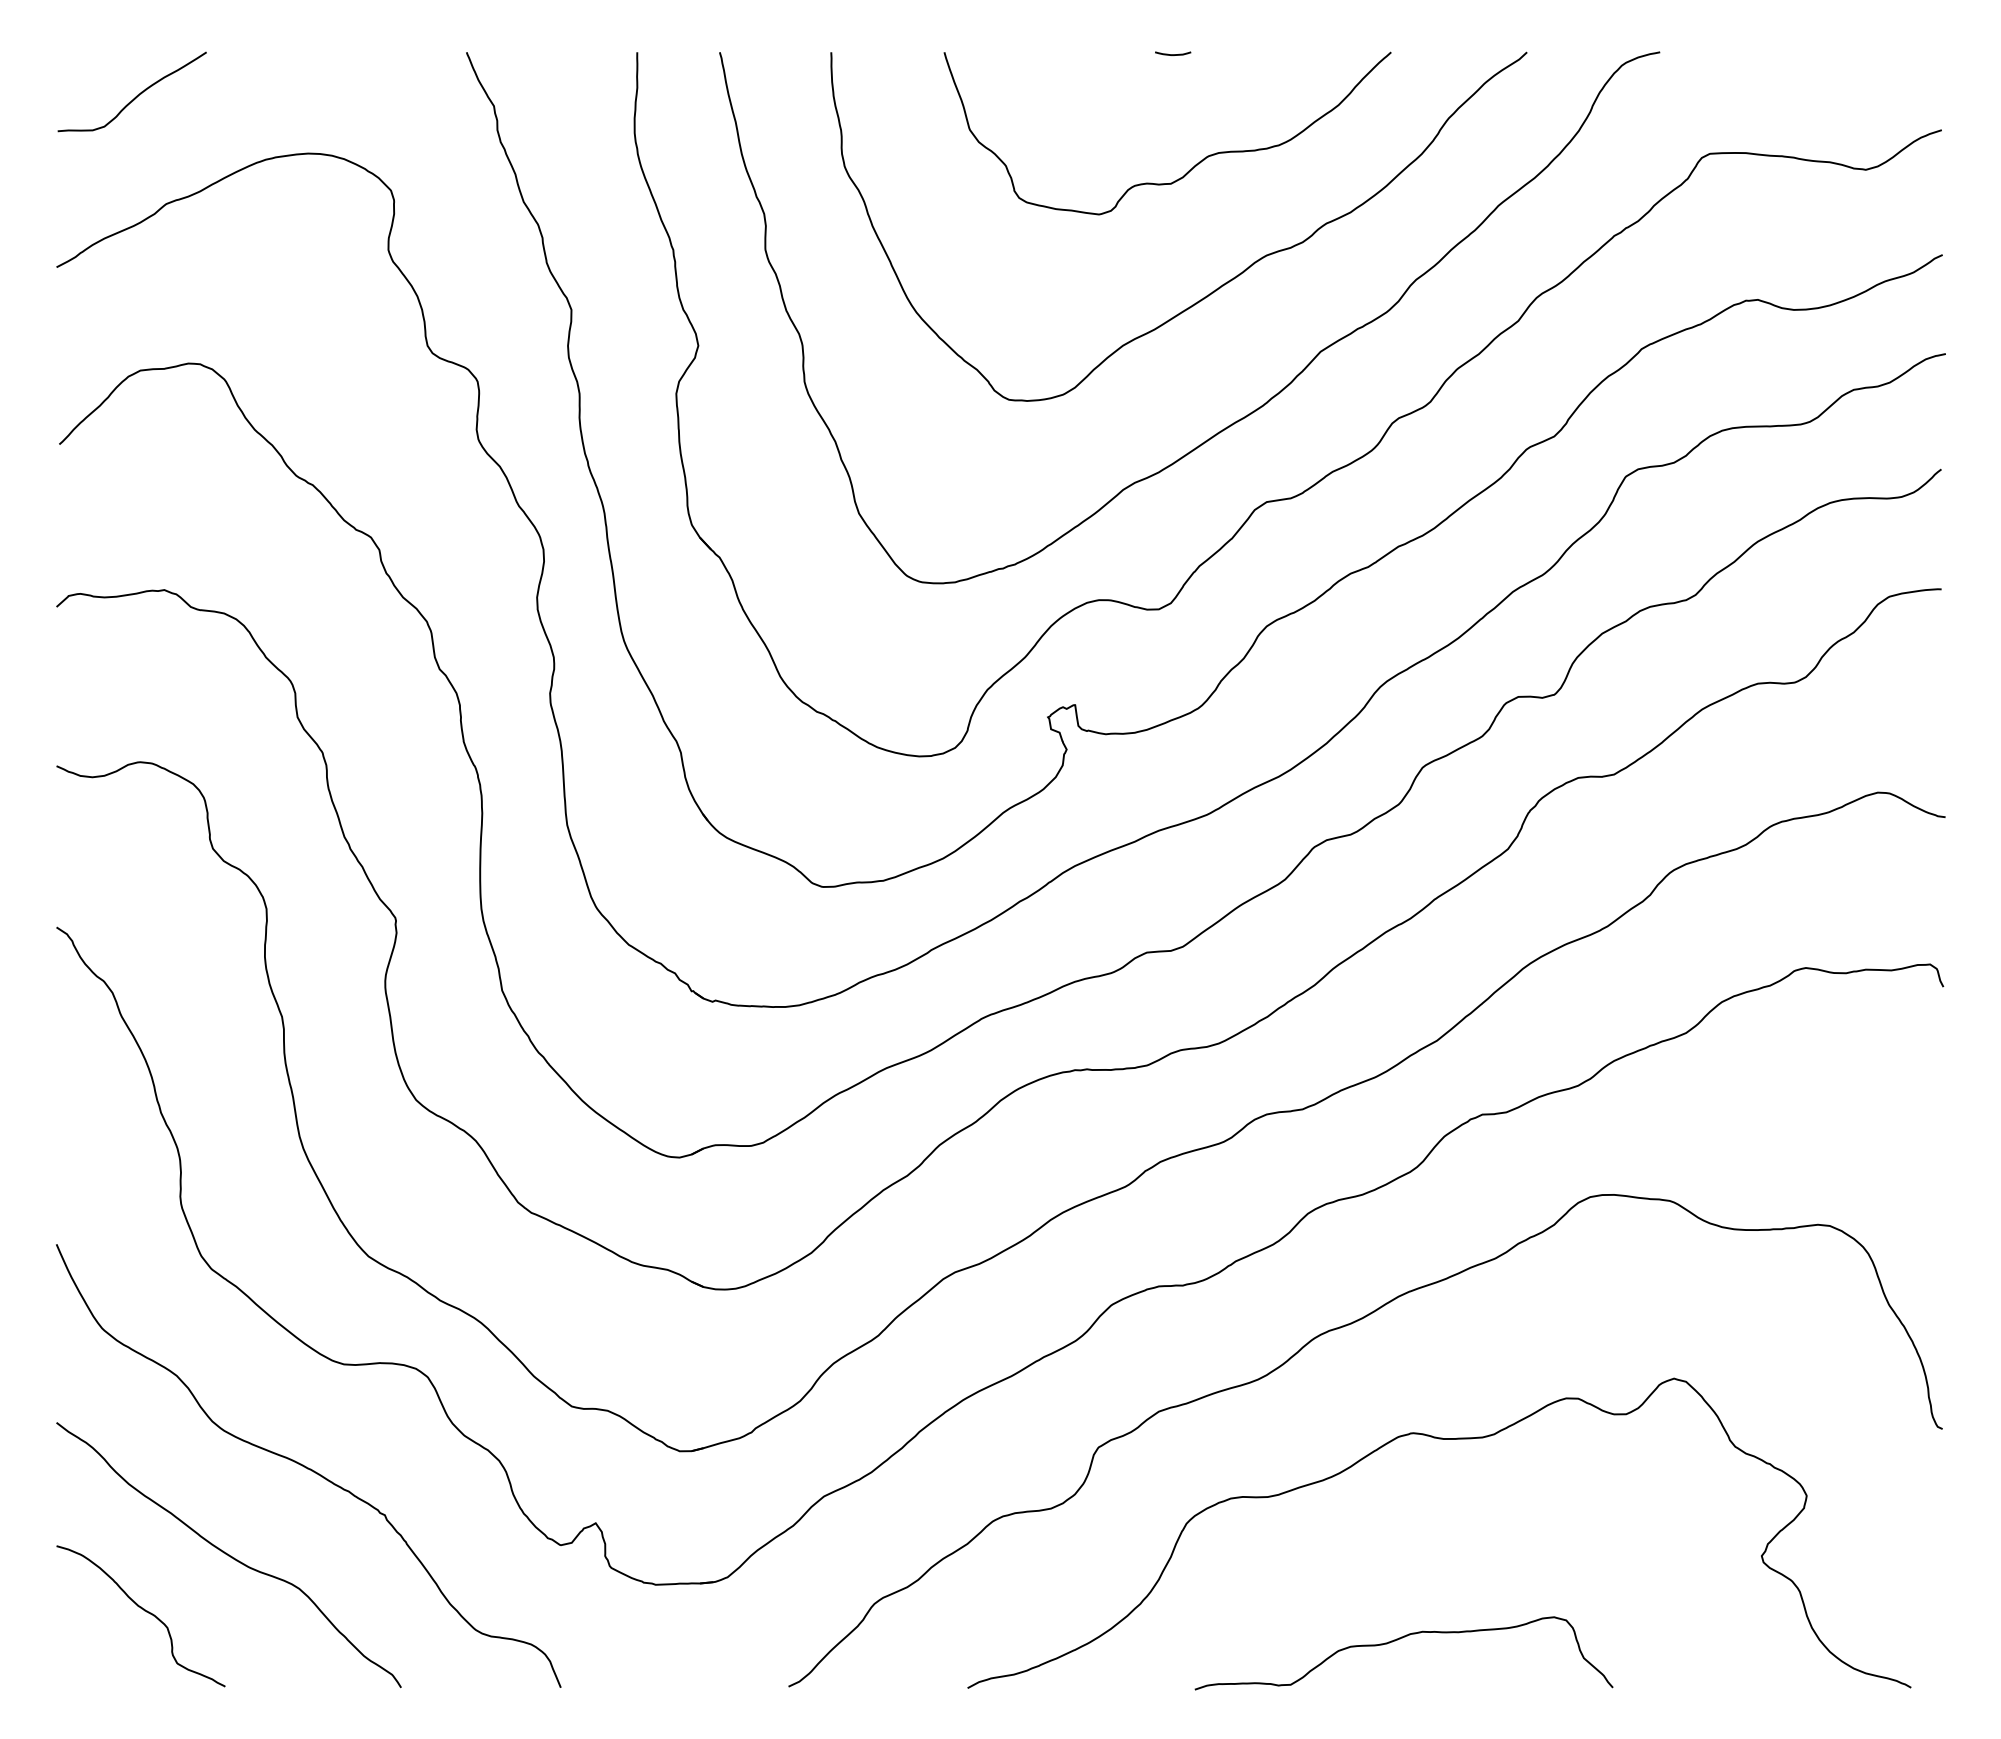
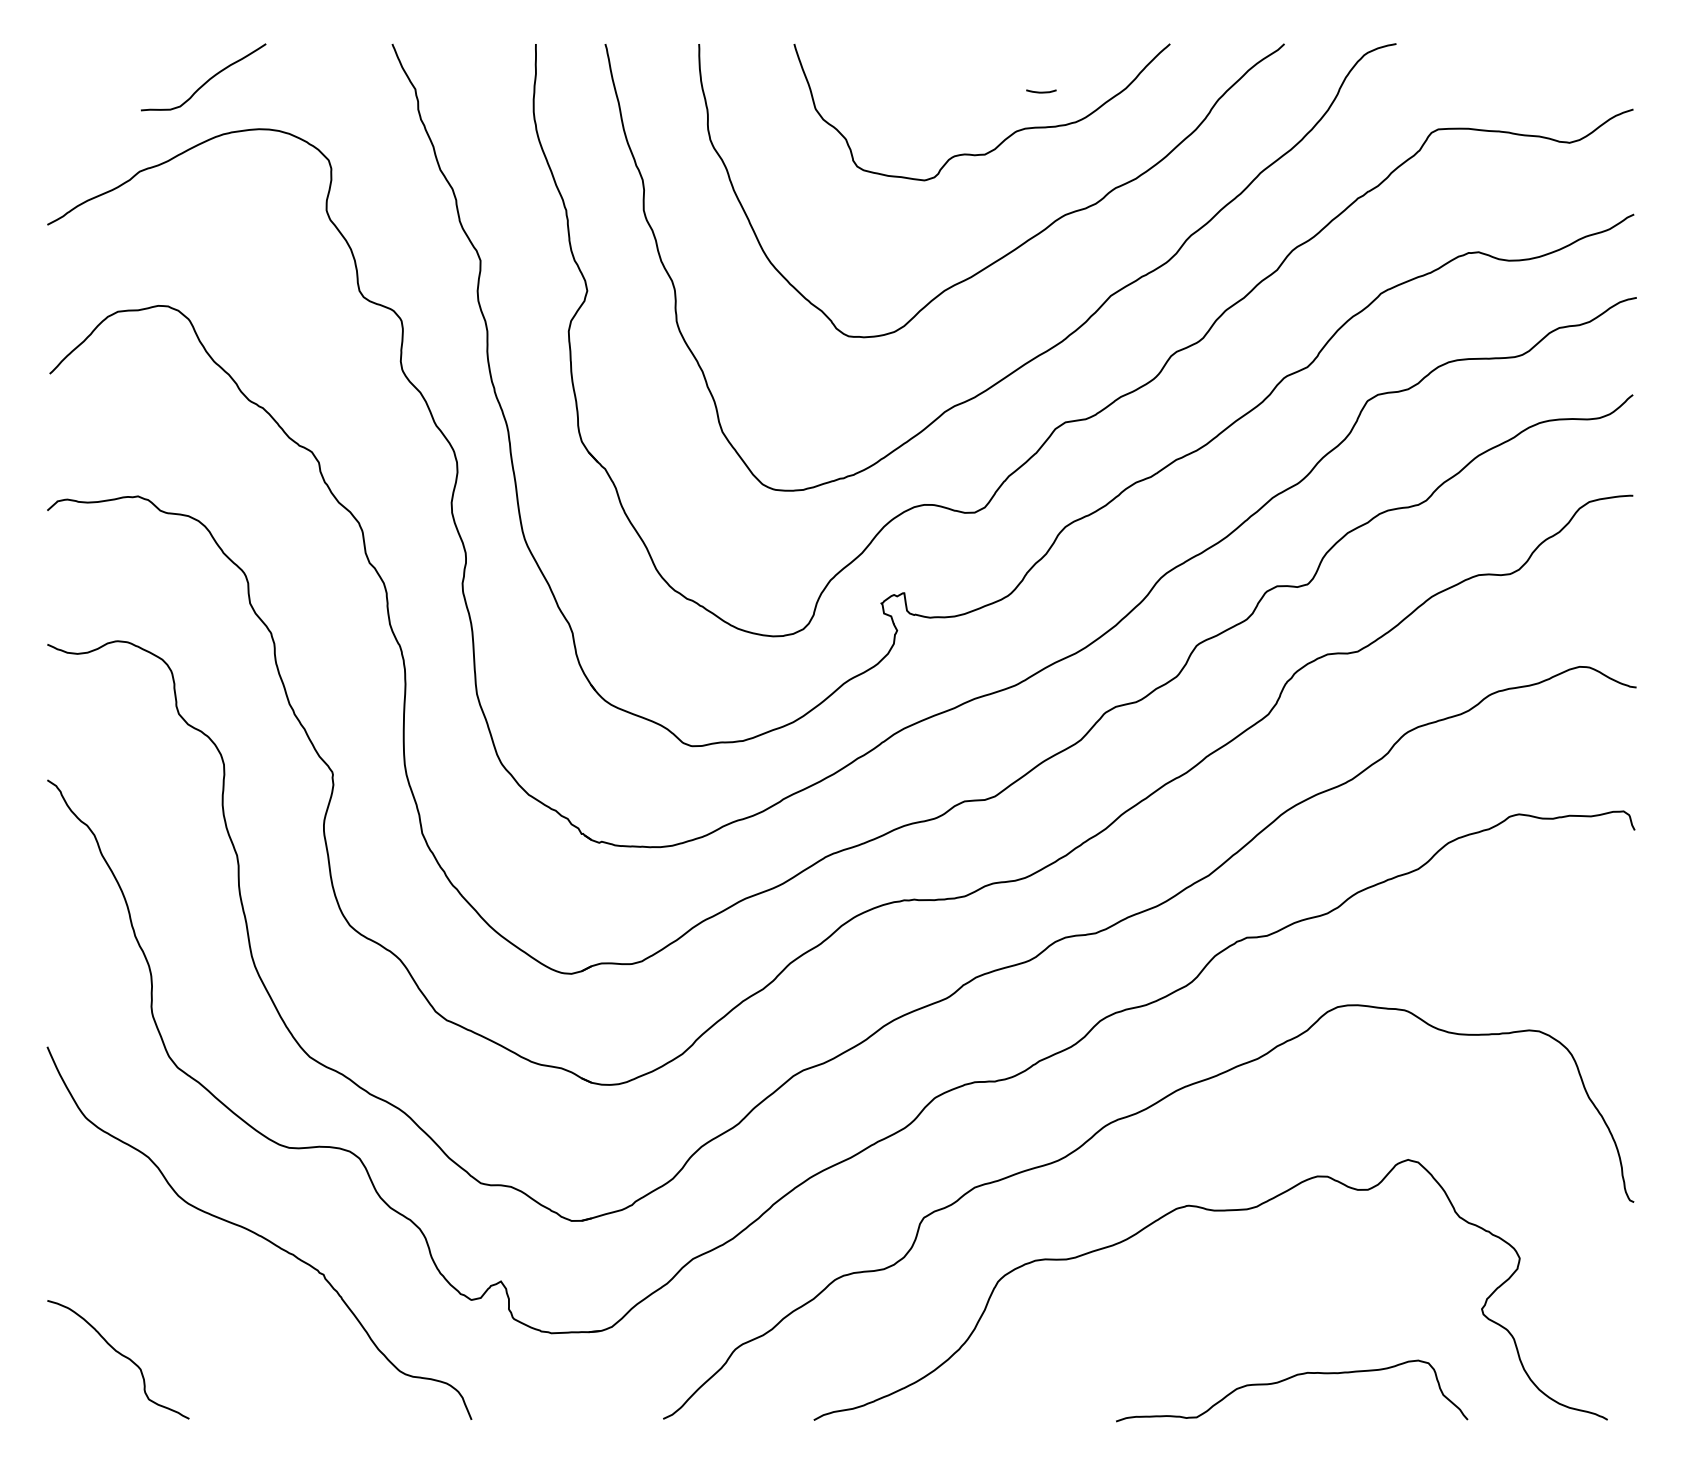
curve: (1173, 54) -> (1041, 92), moved
curve: (136, 95) -> (207, 80), moved
curve: (228, 1554) -> (192, 1307), removed
curve: (1400, 1639) -> (1289, 1379), moved

